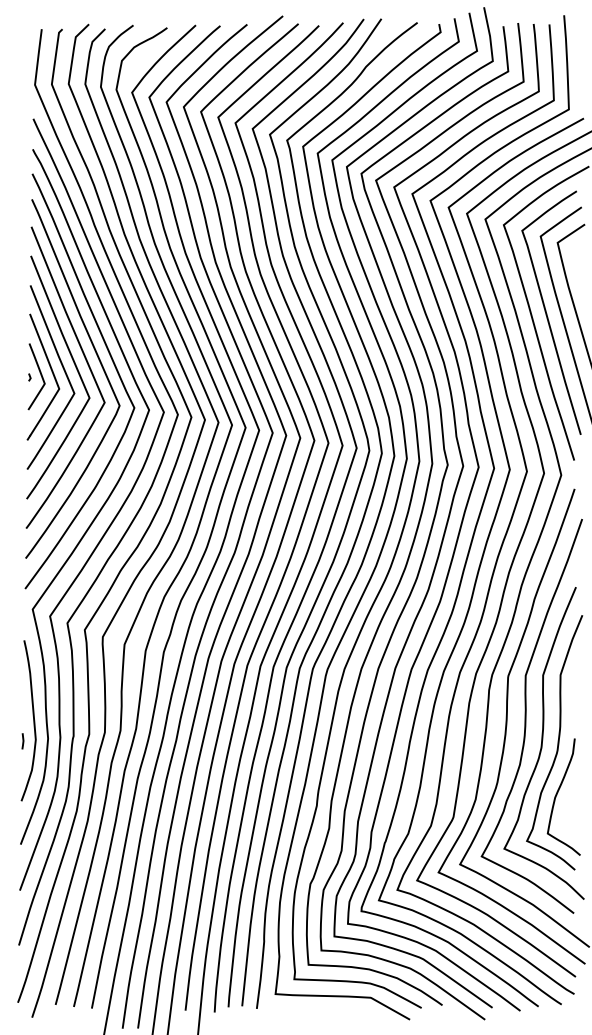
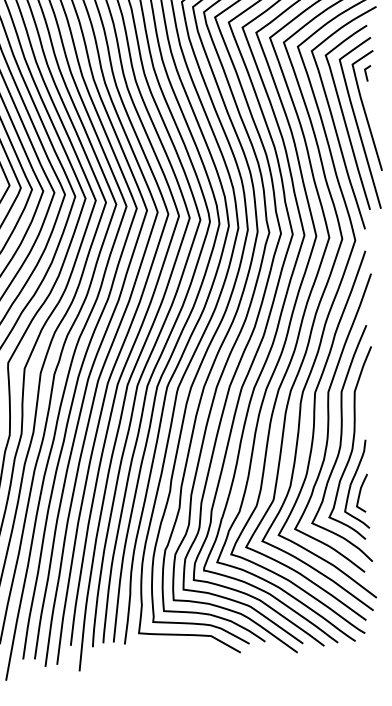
line: (576, 254) -> (366, 73), added
curve: (568, 808) -> (360, 492), added

